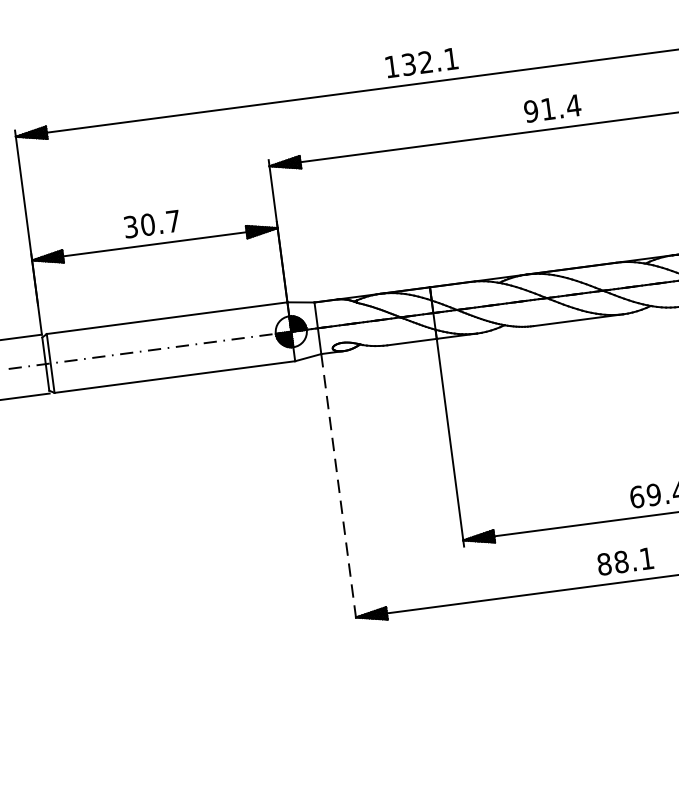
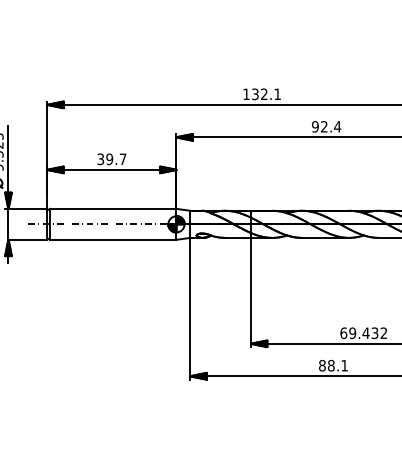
text: (548, 108) -> (324, 126), 91.4 -> 92.4
text: (147, 225) -> (109, 159), 30.7 -> 39.7
line: (339, 488) -> (190, 308), dashed -> solid

